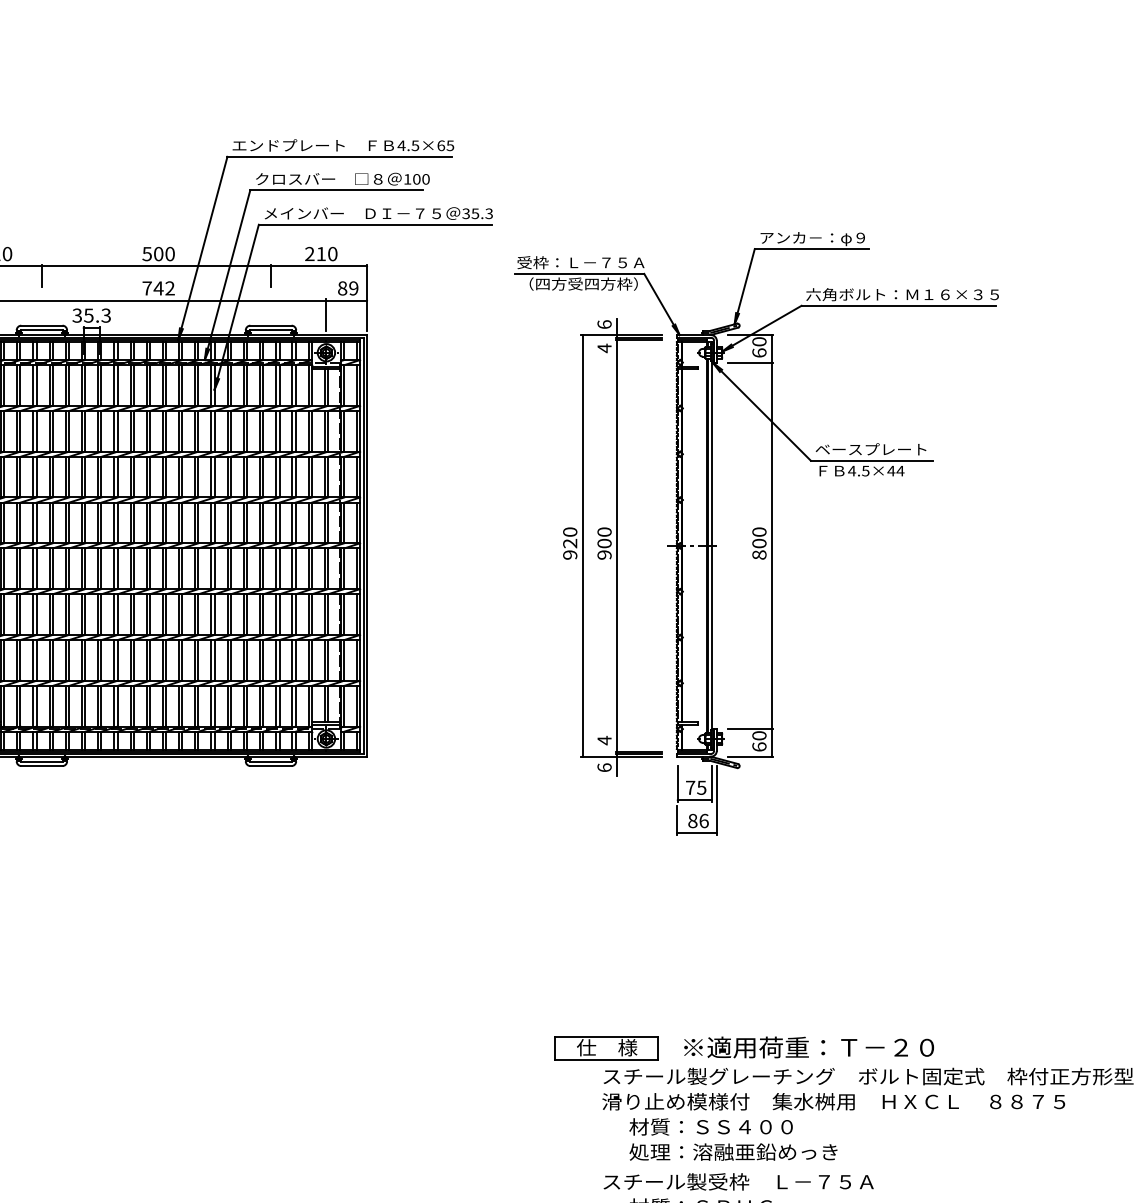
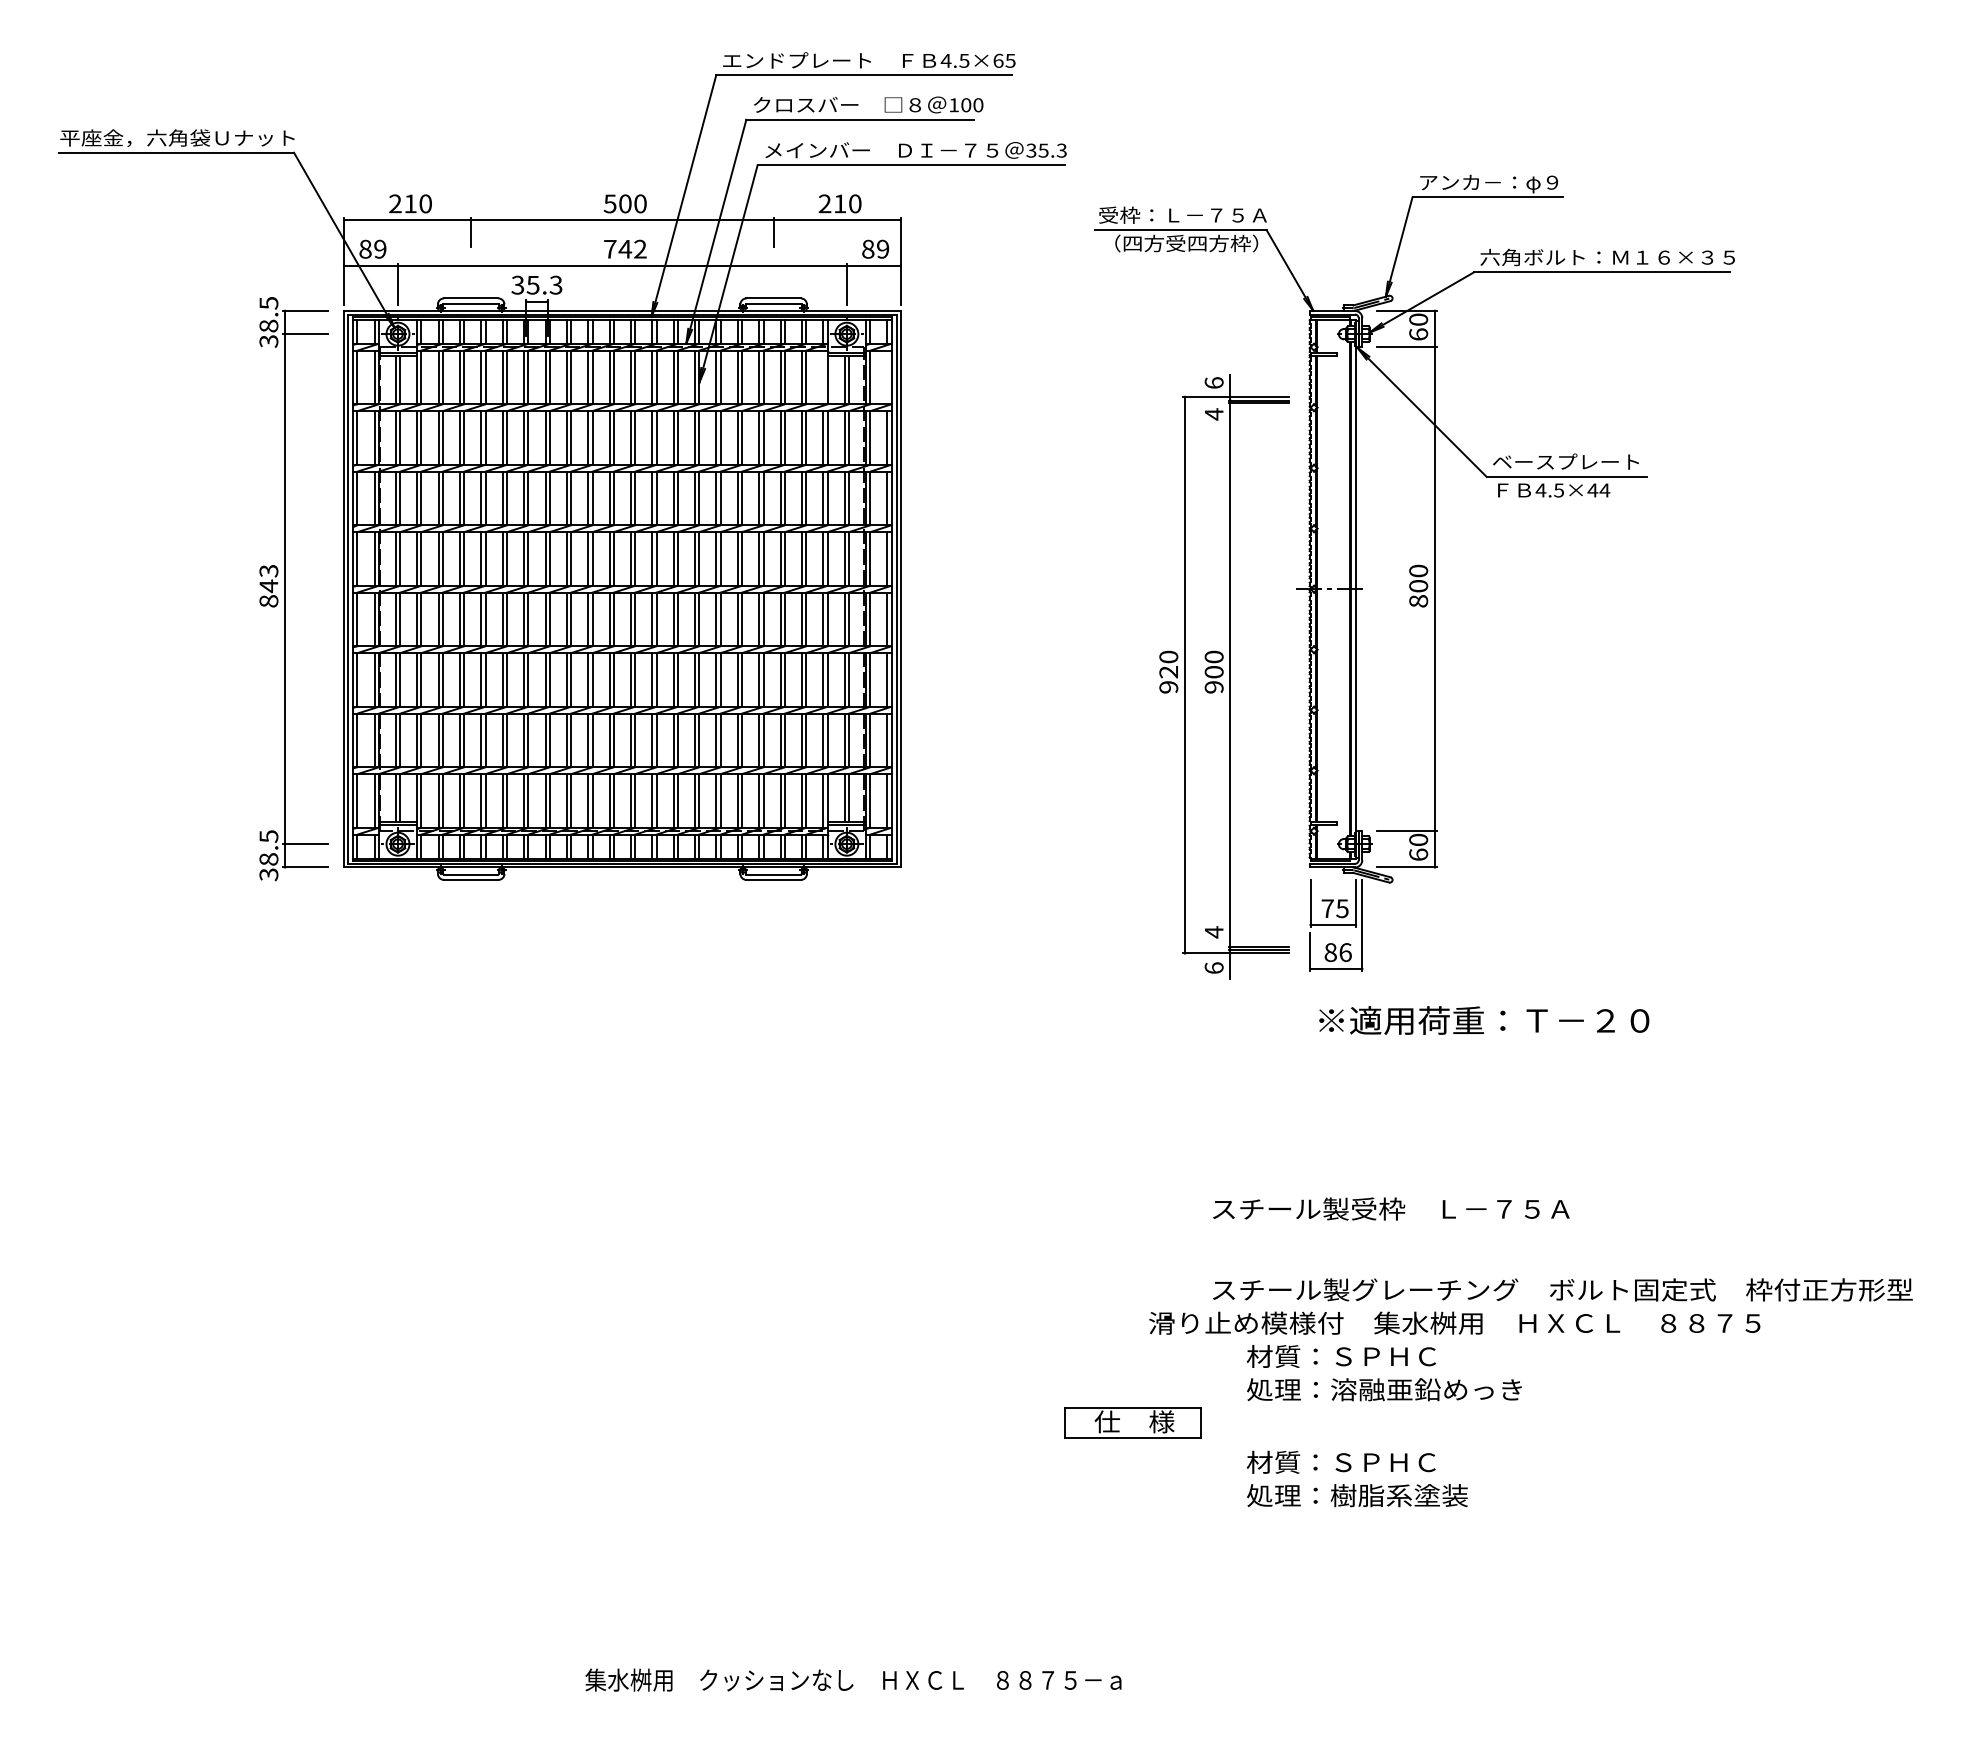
line: (308, 385) -> (823, 377), removed
line: (357, 385) -> (887, 377), removed
part: (612, 546) -> (1224, 676), moved
text: (809, 1047) -> (1484, 1020), moved
part: (605, 1048) -> (1132, 1422), moved
text: (833, 1101) -> (1454, 1322), moved
text: (754, 1126) -> (1412, 1356), 材質：ＳＳ４００ -> 材質：ＳＰＨＣ
text: (738, 1181) -> (1391, 1208), moved

